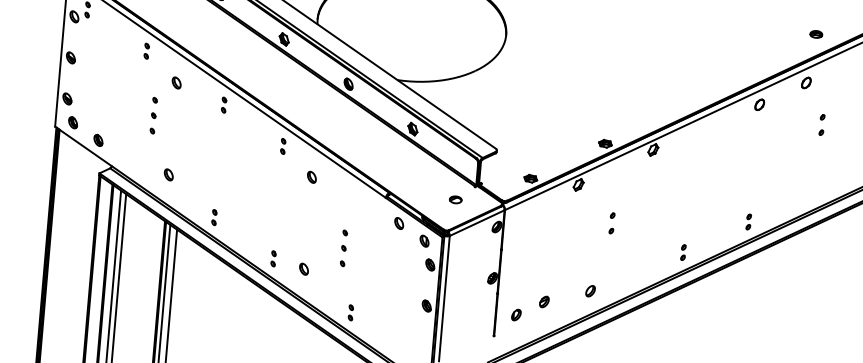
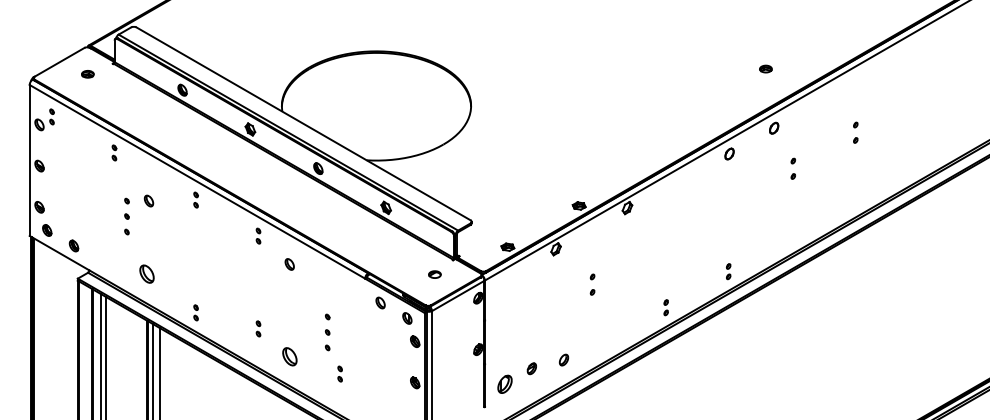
part: (815, 33) -> (765, 68), moved
part: (176, 82) -> (148, 200), moved
part: (168, 175) -> (146, 274), size x1.6
part: (273, 258) -> (258, 328), moved
part: (303, 269) -> (289, 356), size x1.6
part: (590, 290) -> (563, 359), moved
part: (350, 312) -> (339, 373), moved
part: (516, 314) -> (505, 383), size x1.6

